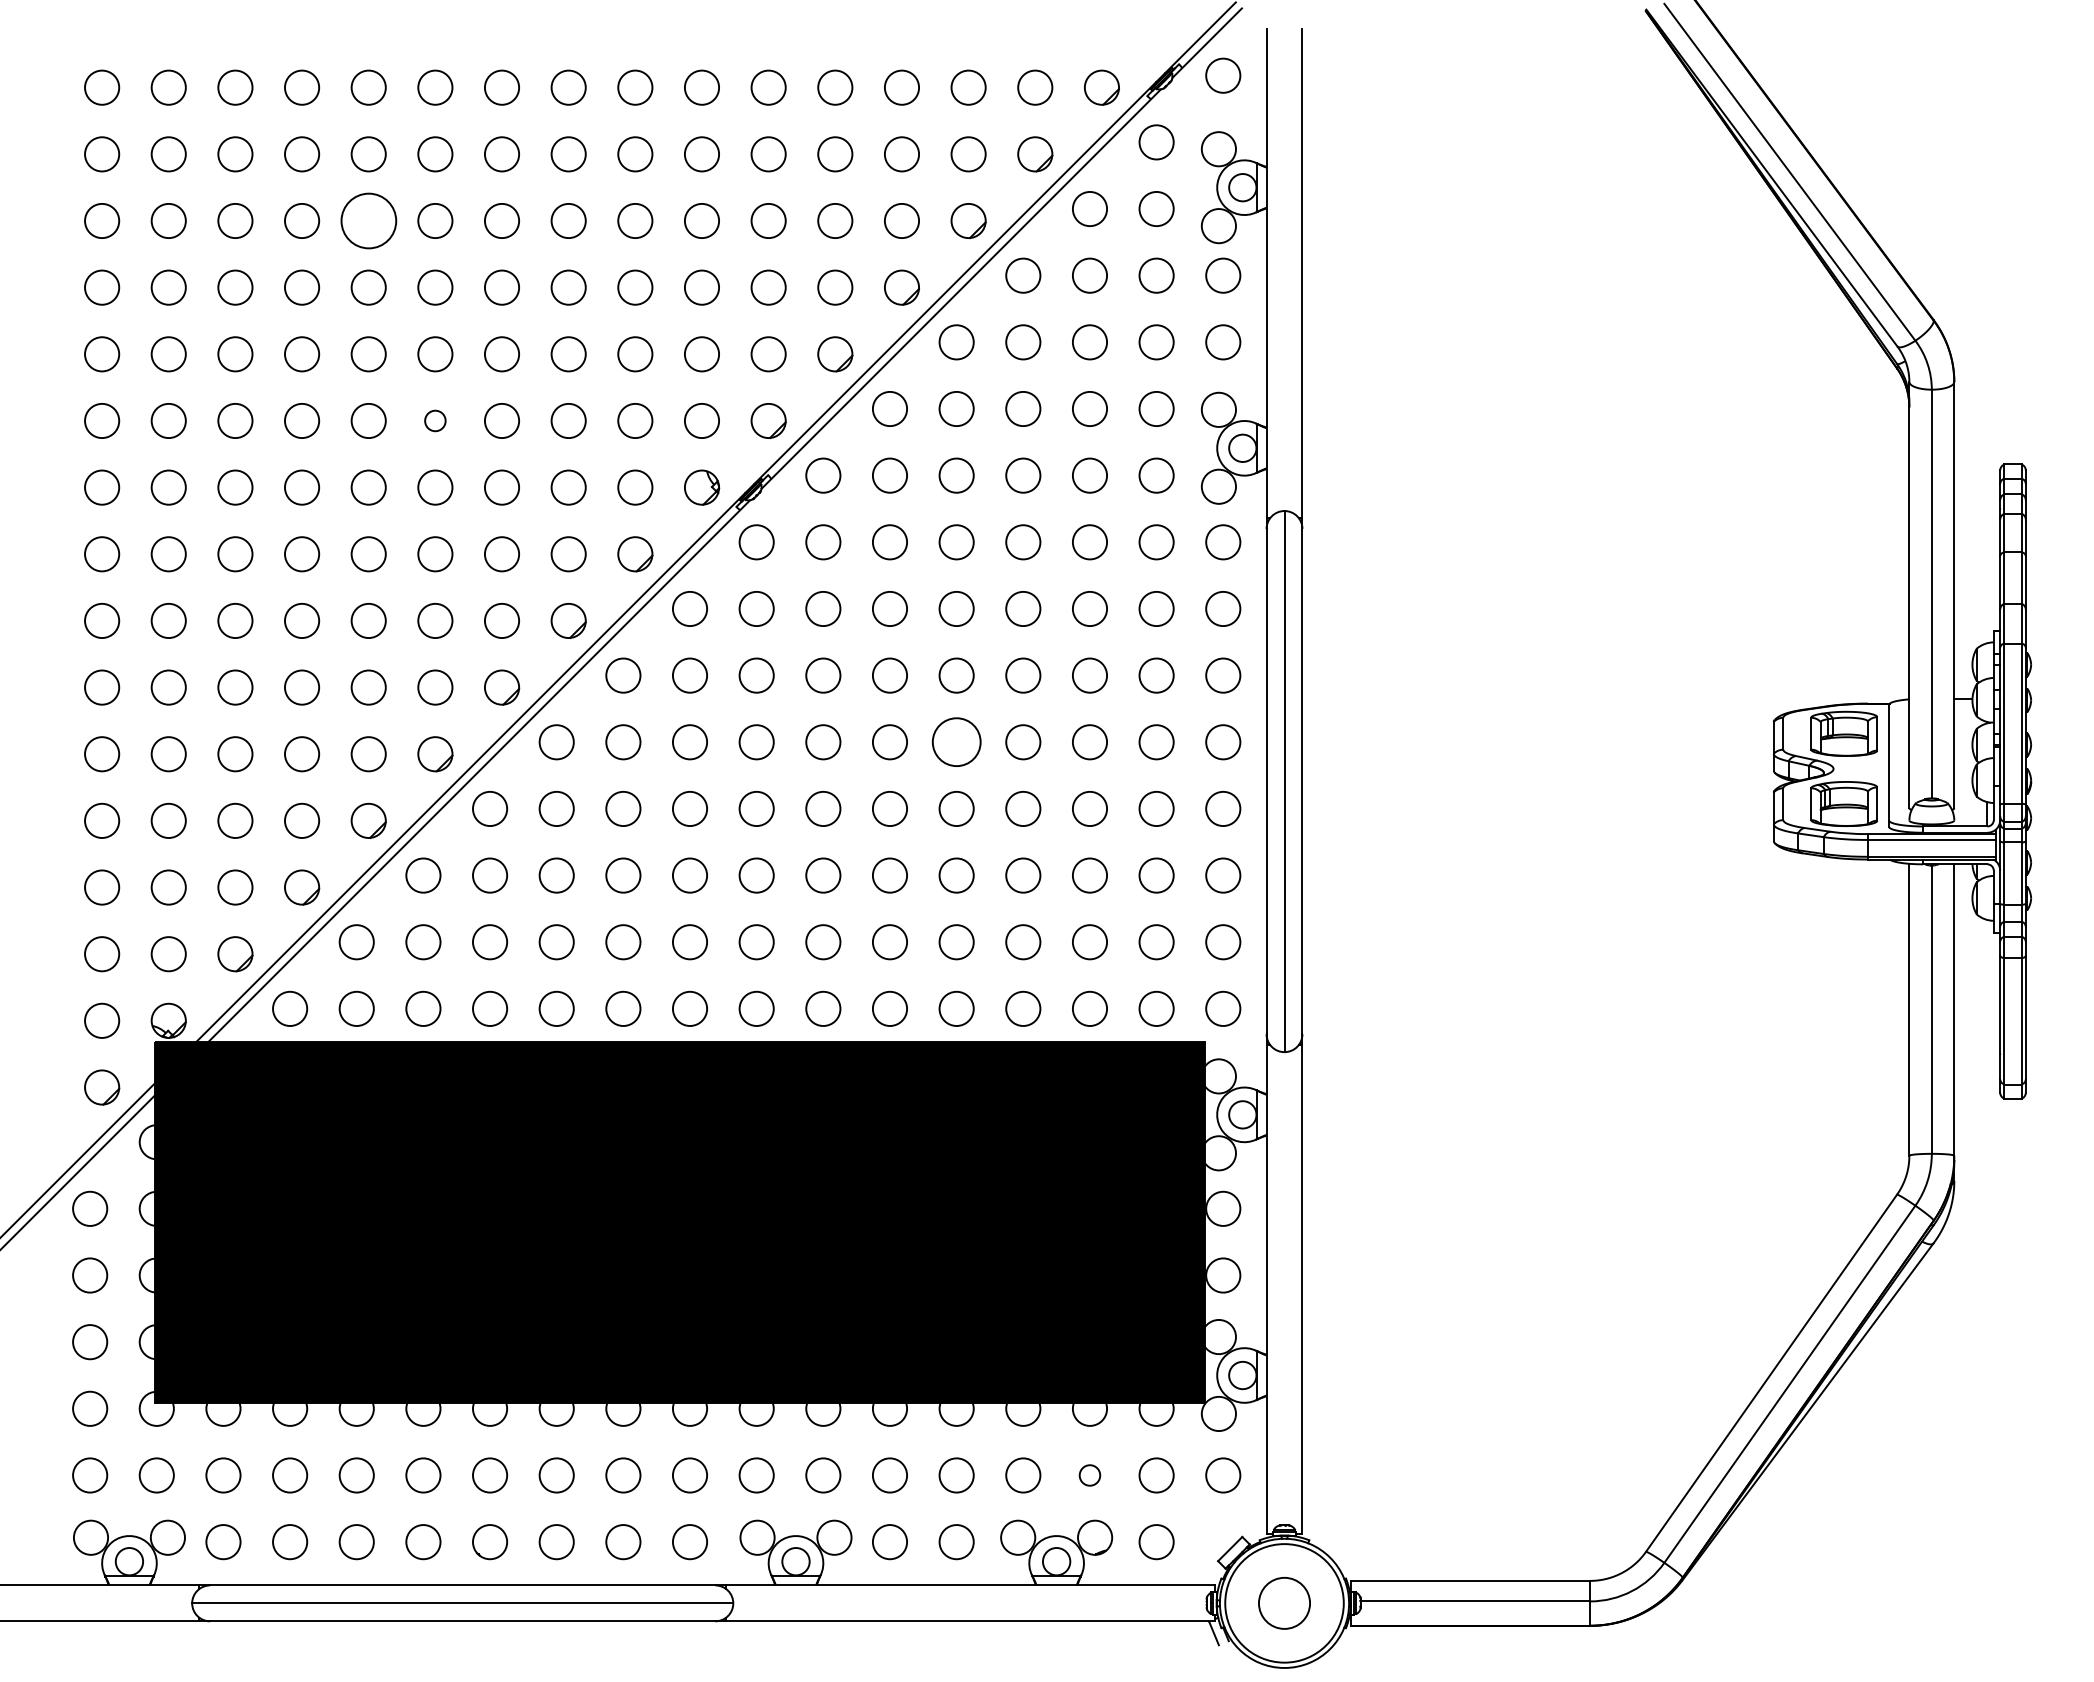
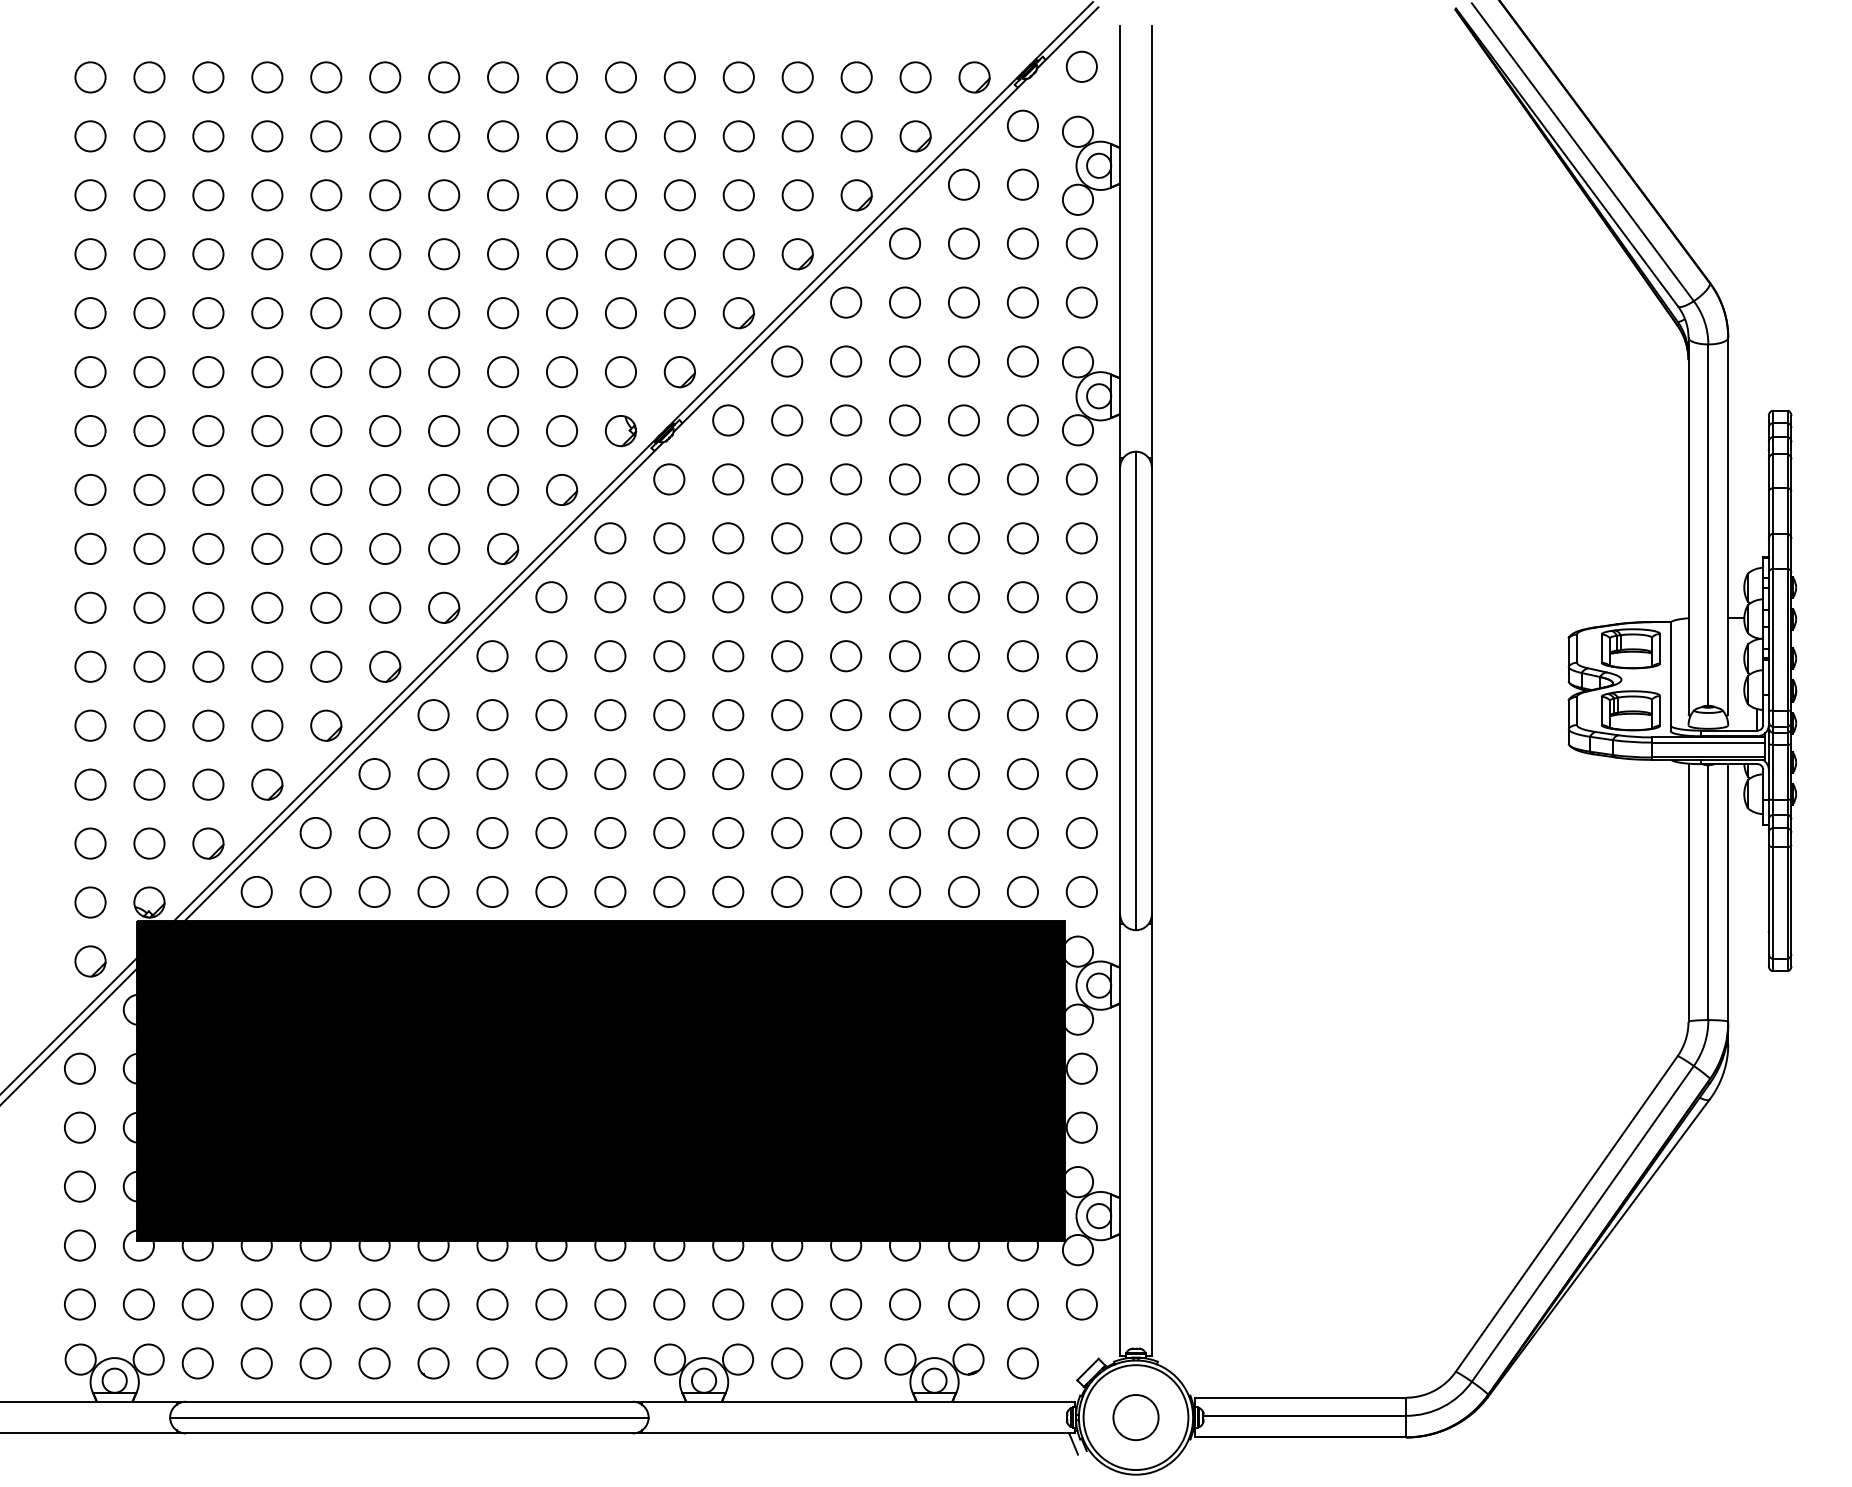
circle: (368, 220) -> (326, 194), size x0.62
circle: (435, 420) -> (385, 371), size x1.67
circle: (956, 742) -> (845, 656), size x0.71
circle: (1089, 1475) -> (963, 1304), size x1.67

